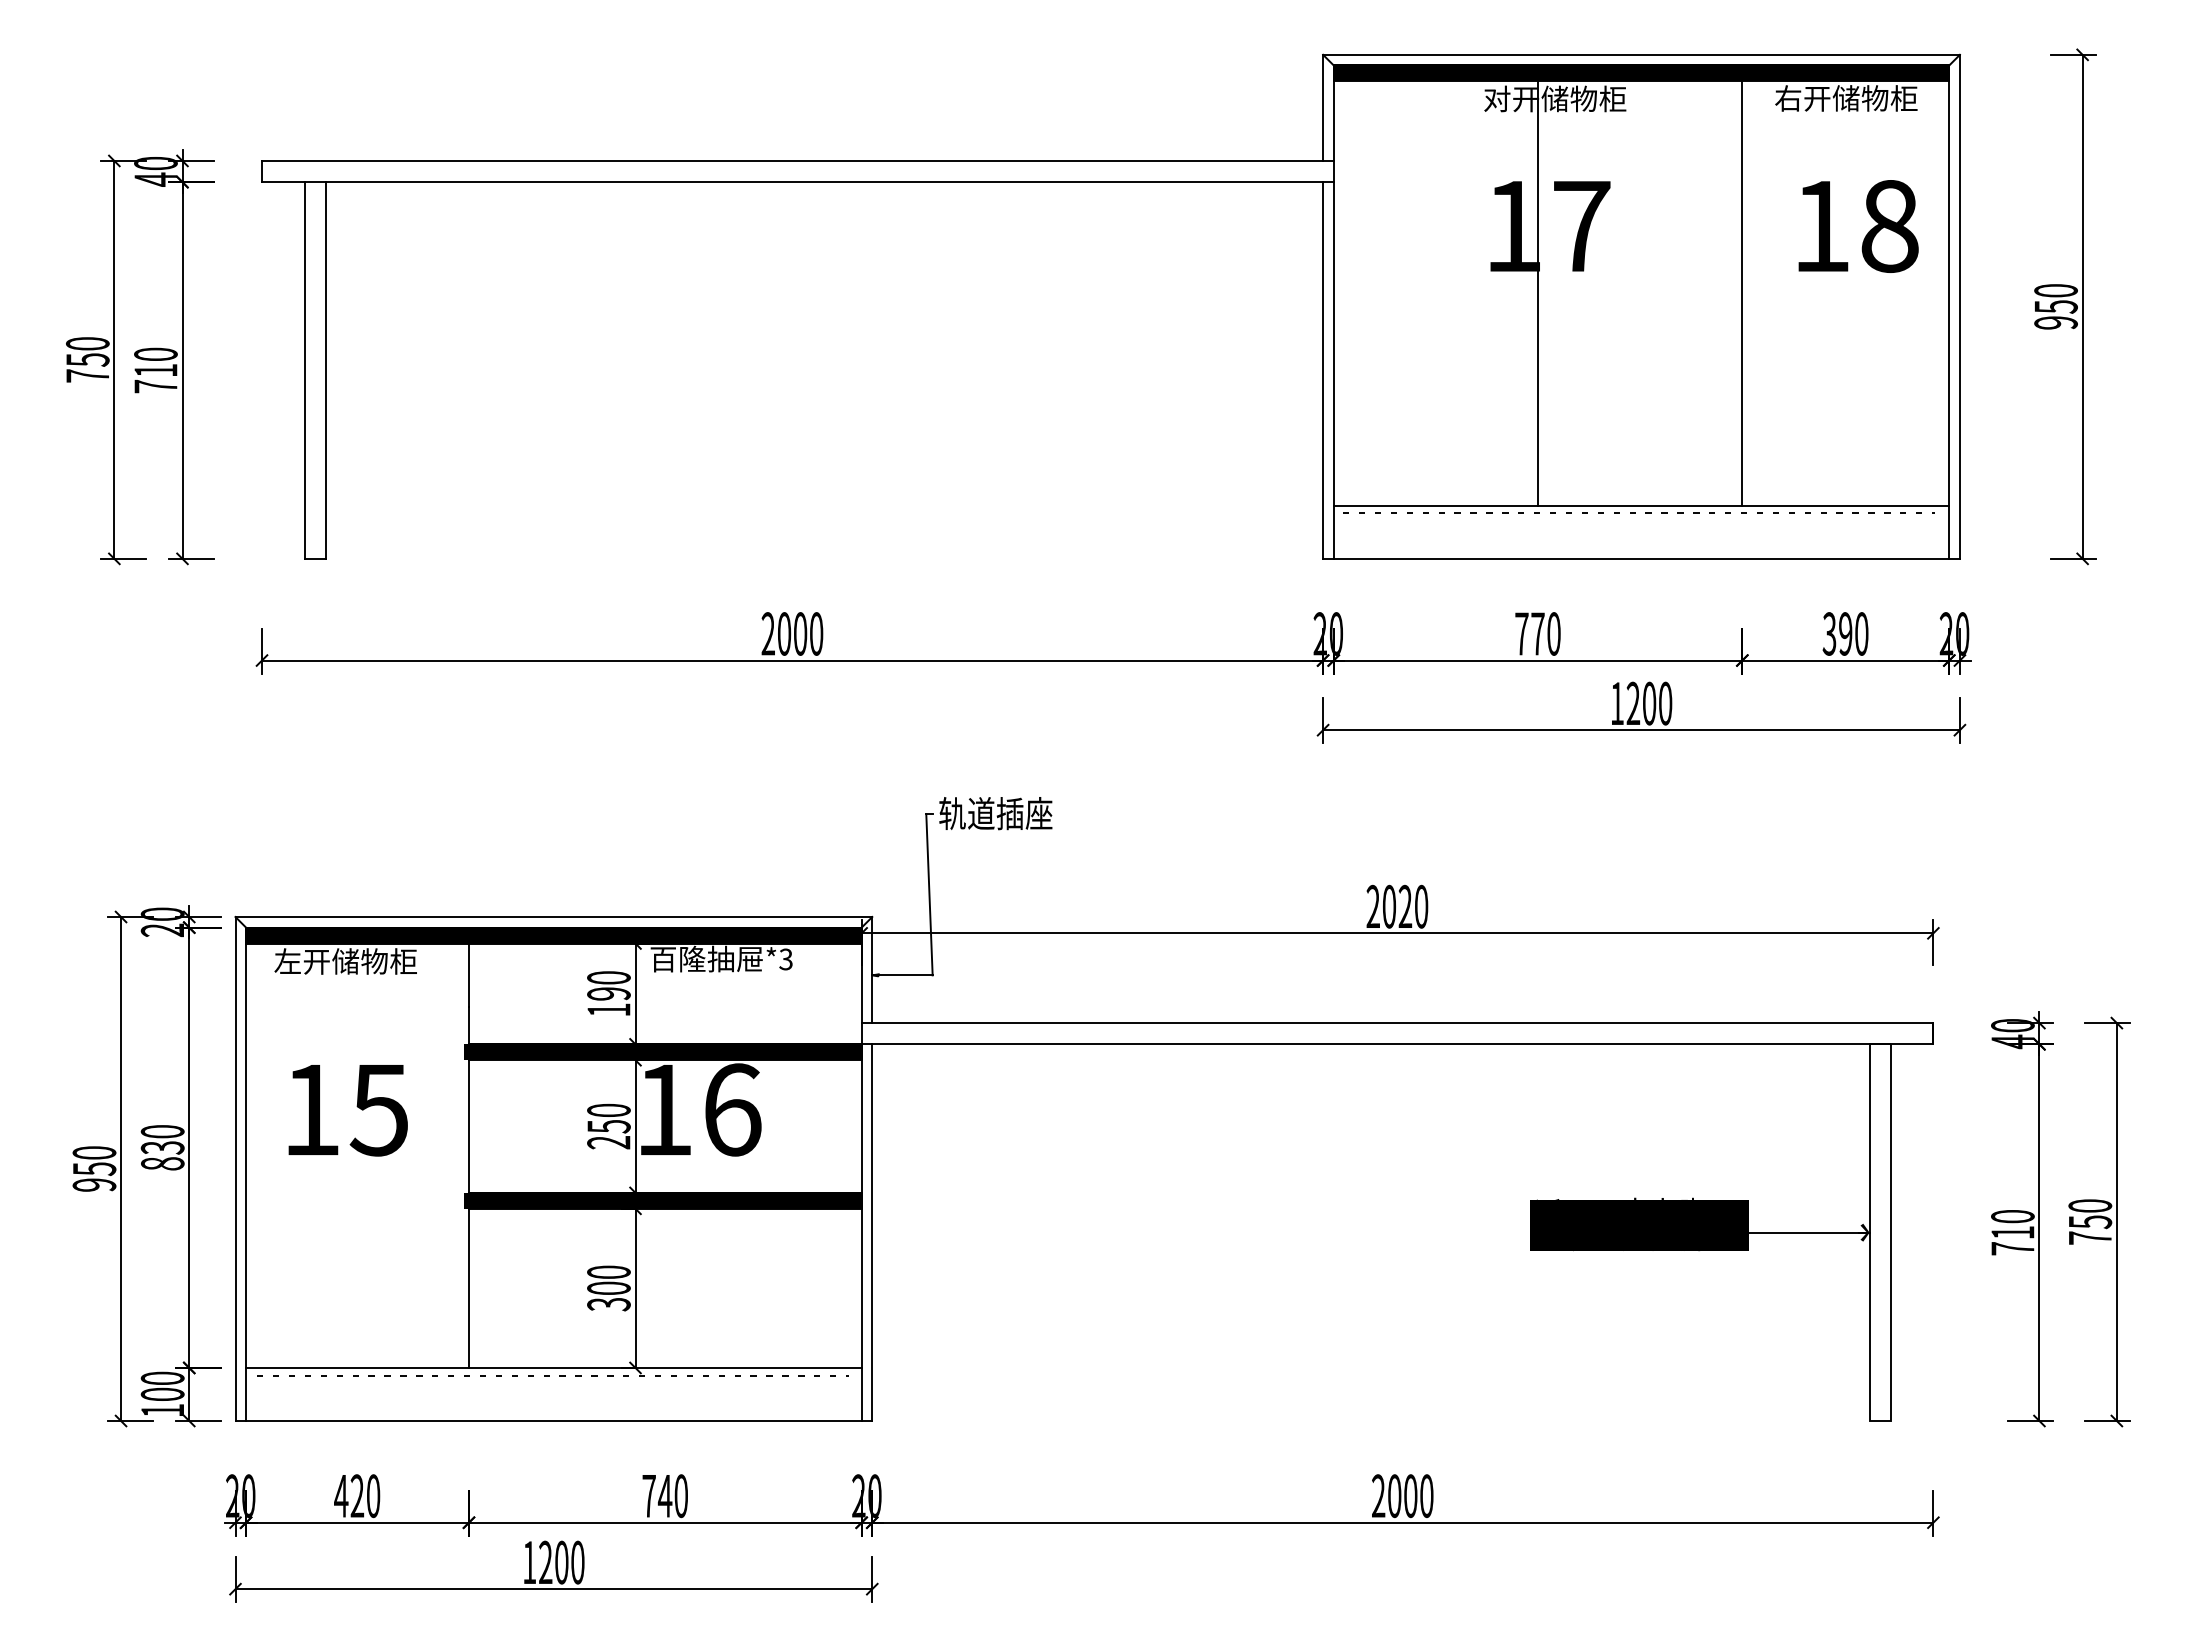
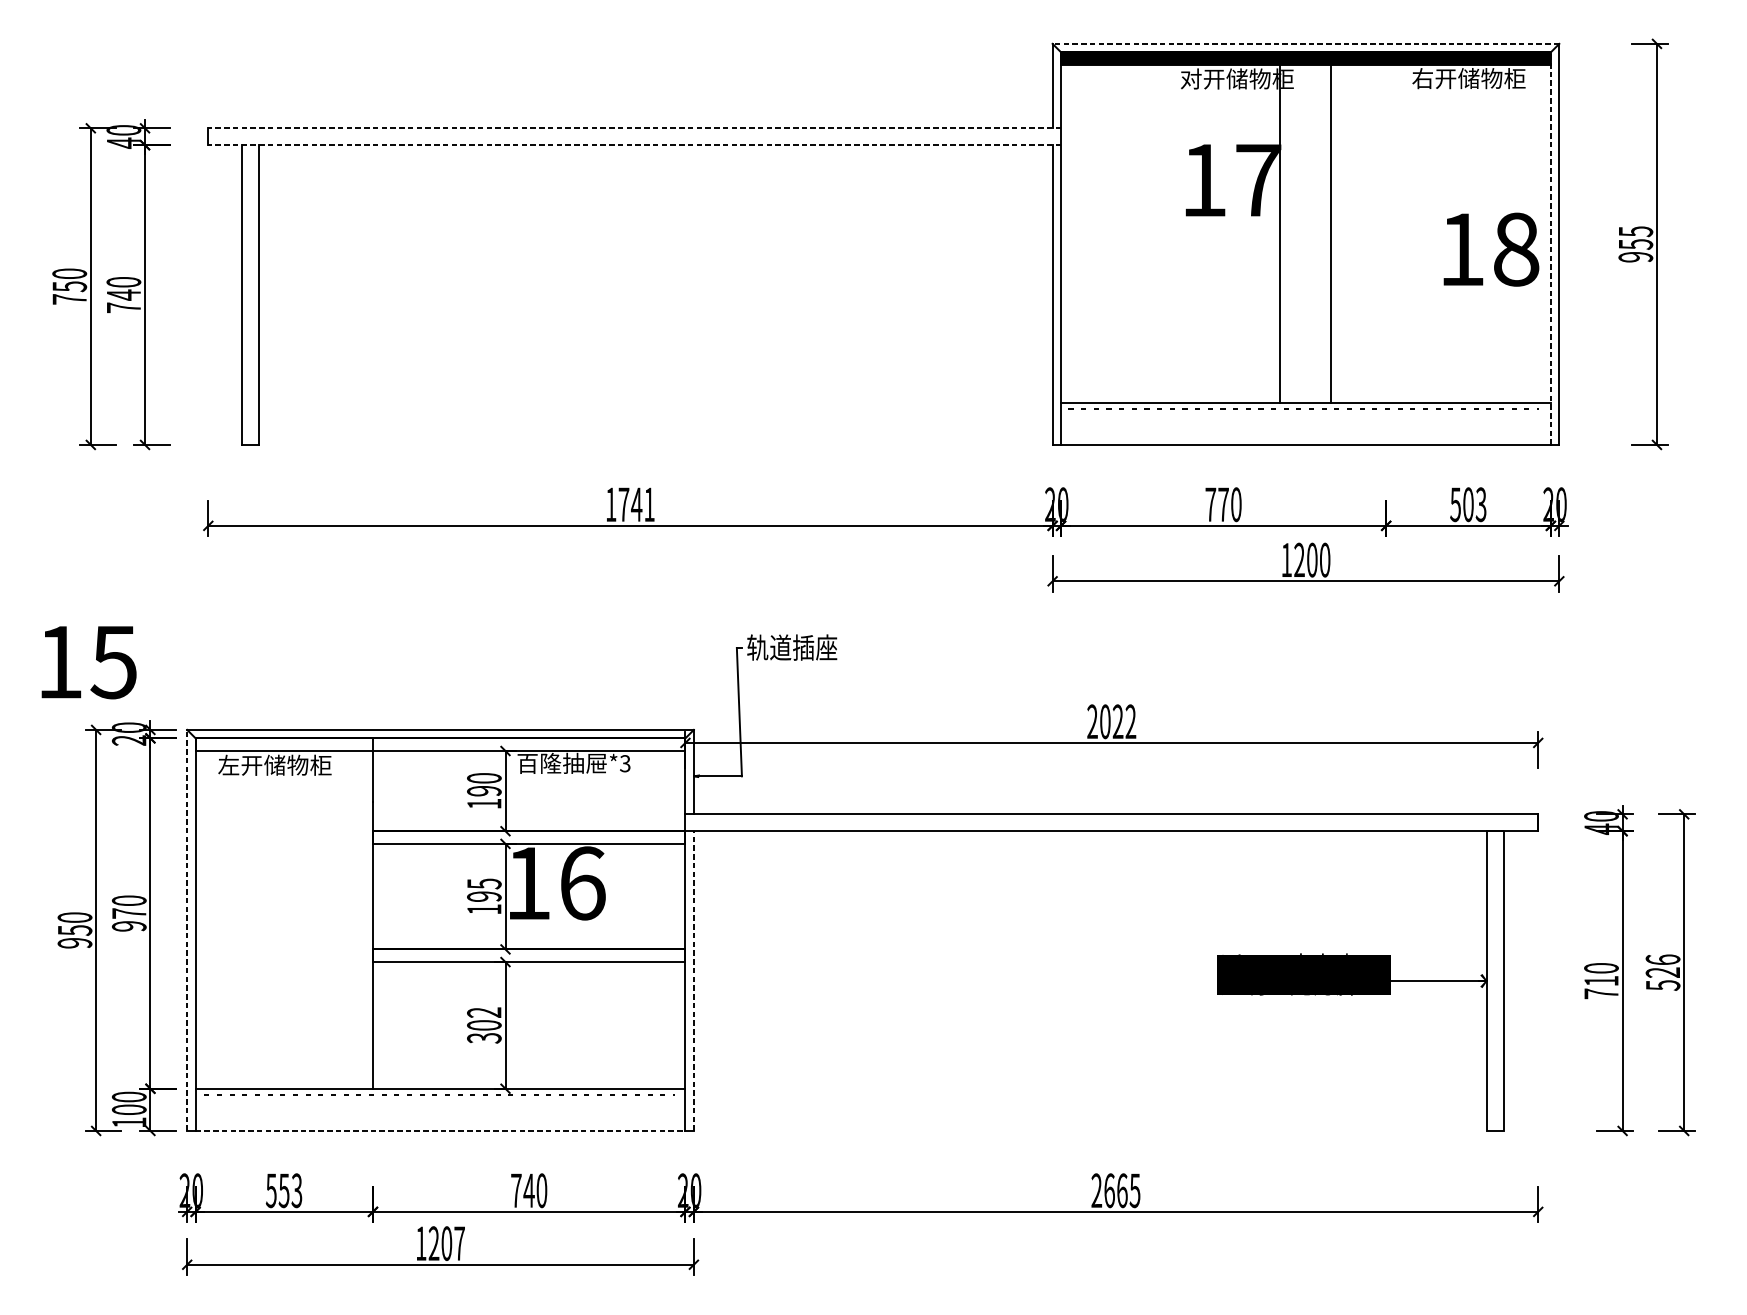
line: (1641, 54) -> (1305, 43), solid -> dashed
line: (797, 160) -> (634, 127), solid -> dashed
line: (797, 182) -> (634, 145), solid -> dashed
text: (1858, 226) -> (1491, 249), moved
text: (2055, 290) -> (1635, 231), 950 -> 955
line: (1538, 293) -> (1280, 233), moved
line: (1742, 293) -> (1330, 233), moved
line: (1949, 312) -> (1551, 248), solid -> dashed
text: (155, 370) -> (123, 295), 710 -> 740
text: (792, 633) -> (630, 504), 2000 -> 1741
text: (1845, 633) -> (1468, 504), 390 -> 503
text: (1421, 906) -> (1130, 721), 2020 -> 2022
fill: (553, 935) -> (440, 744), removed
fill: (662, 1052) -> (526, 837), removed
text: (347, 1110) -> (88, 662), moved
text: (608, 1126) -> (484, 896), 250 -> 195
text: (162, 1155) -> (129, 919), 830 -> 970
line: (235, 1168) -> (187, 930), solid -> dashed
fill: (662, 1200) -> (526, 955), removed
text: (2090, 1222) -> (1663, 972), 750 -> 526
line: (872, 1232) -> (694, 980), solid -> dashed
text: (608, 1271) -> (484, 1011), 300 -> 302
line: (553, 1421) -> (440, 1131), solid -> dashed
text: (1410, 1495) -> (1122, 1190), 2000 -> 2665
text: (357, 1496) -> (284, 1191), 420 -> 553
text: (577, 1562) -> (459, 1243), 1200 -> 1207

